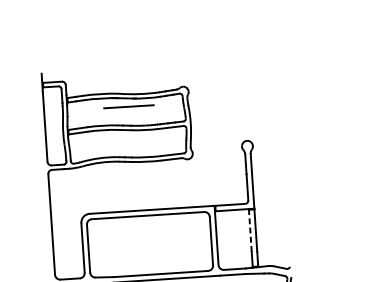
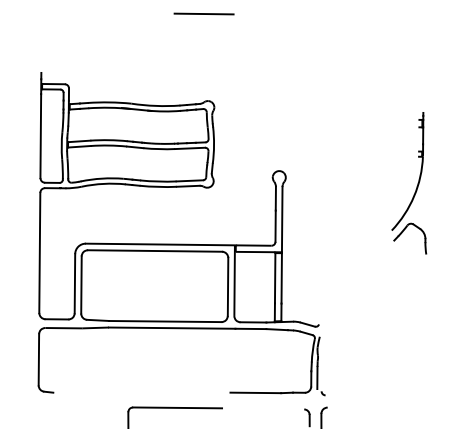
line: (128, 106) -> (203, 13), moved
part: (362, 145) -> (416, 186), added
line: (250, 230) -> (275, 277), dashed -> solid

